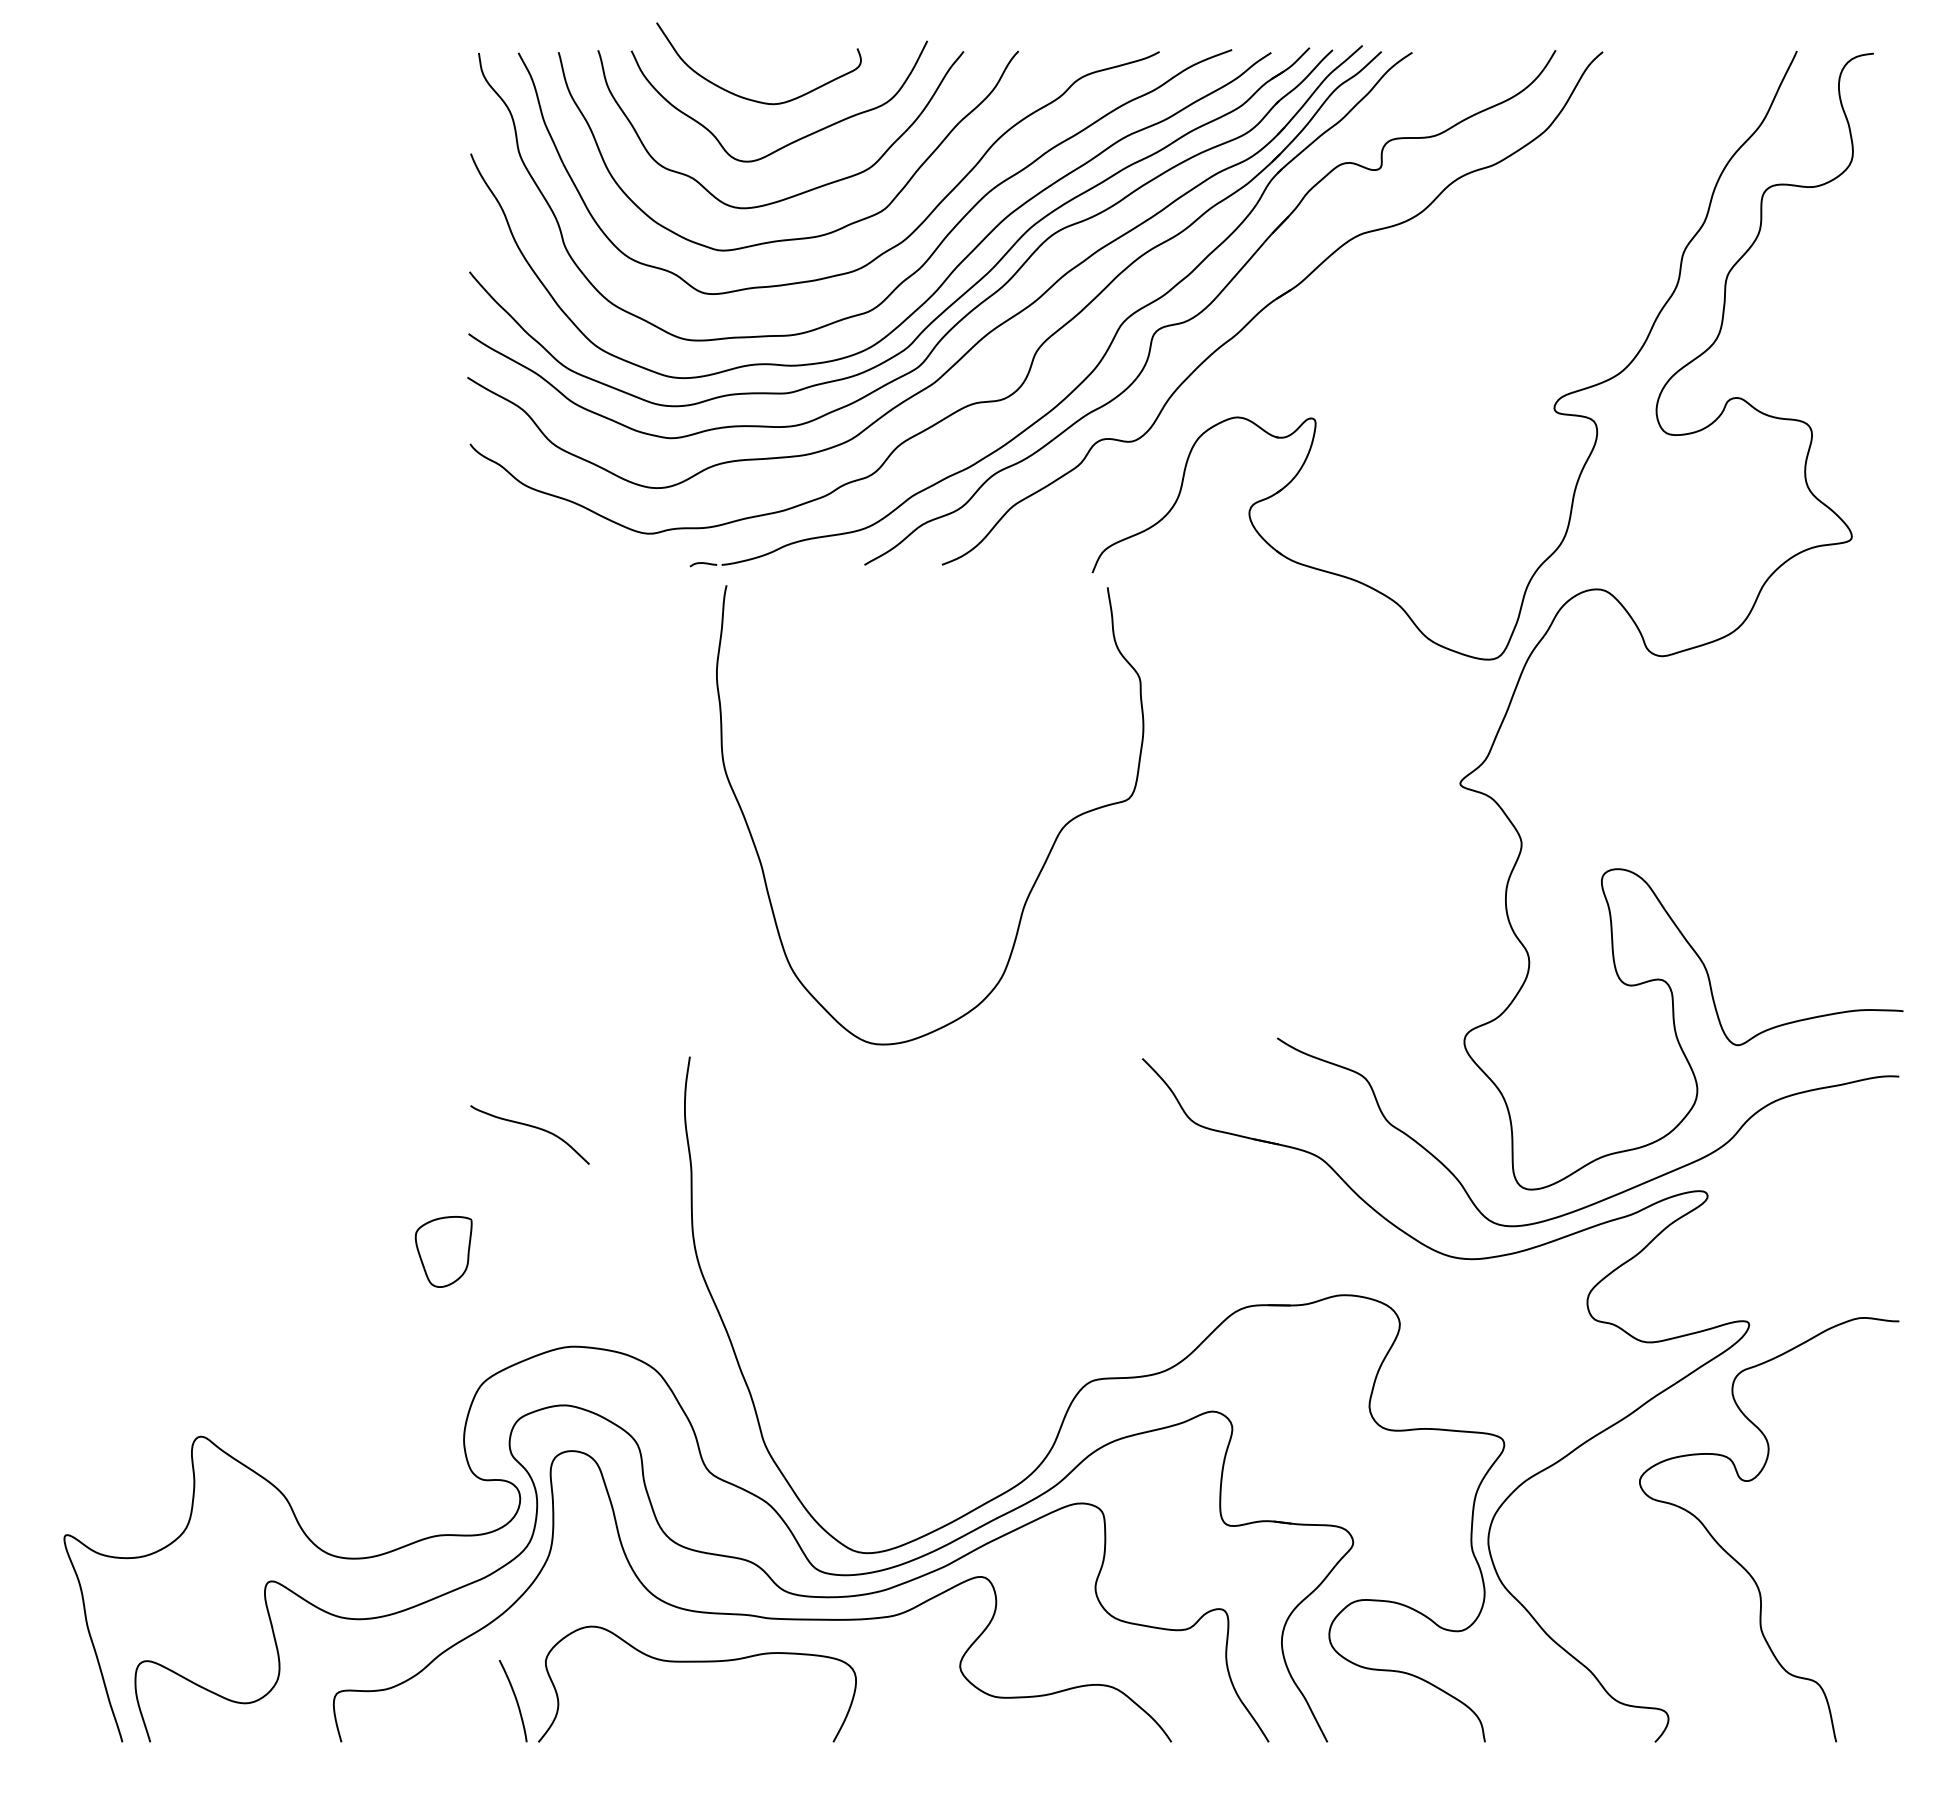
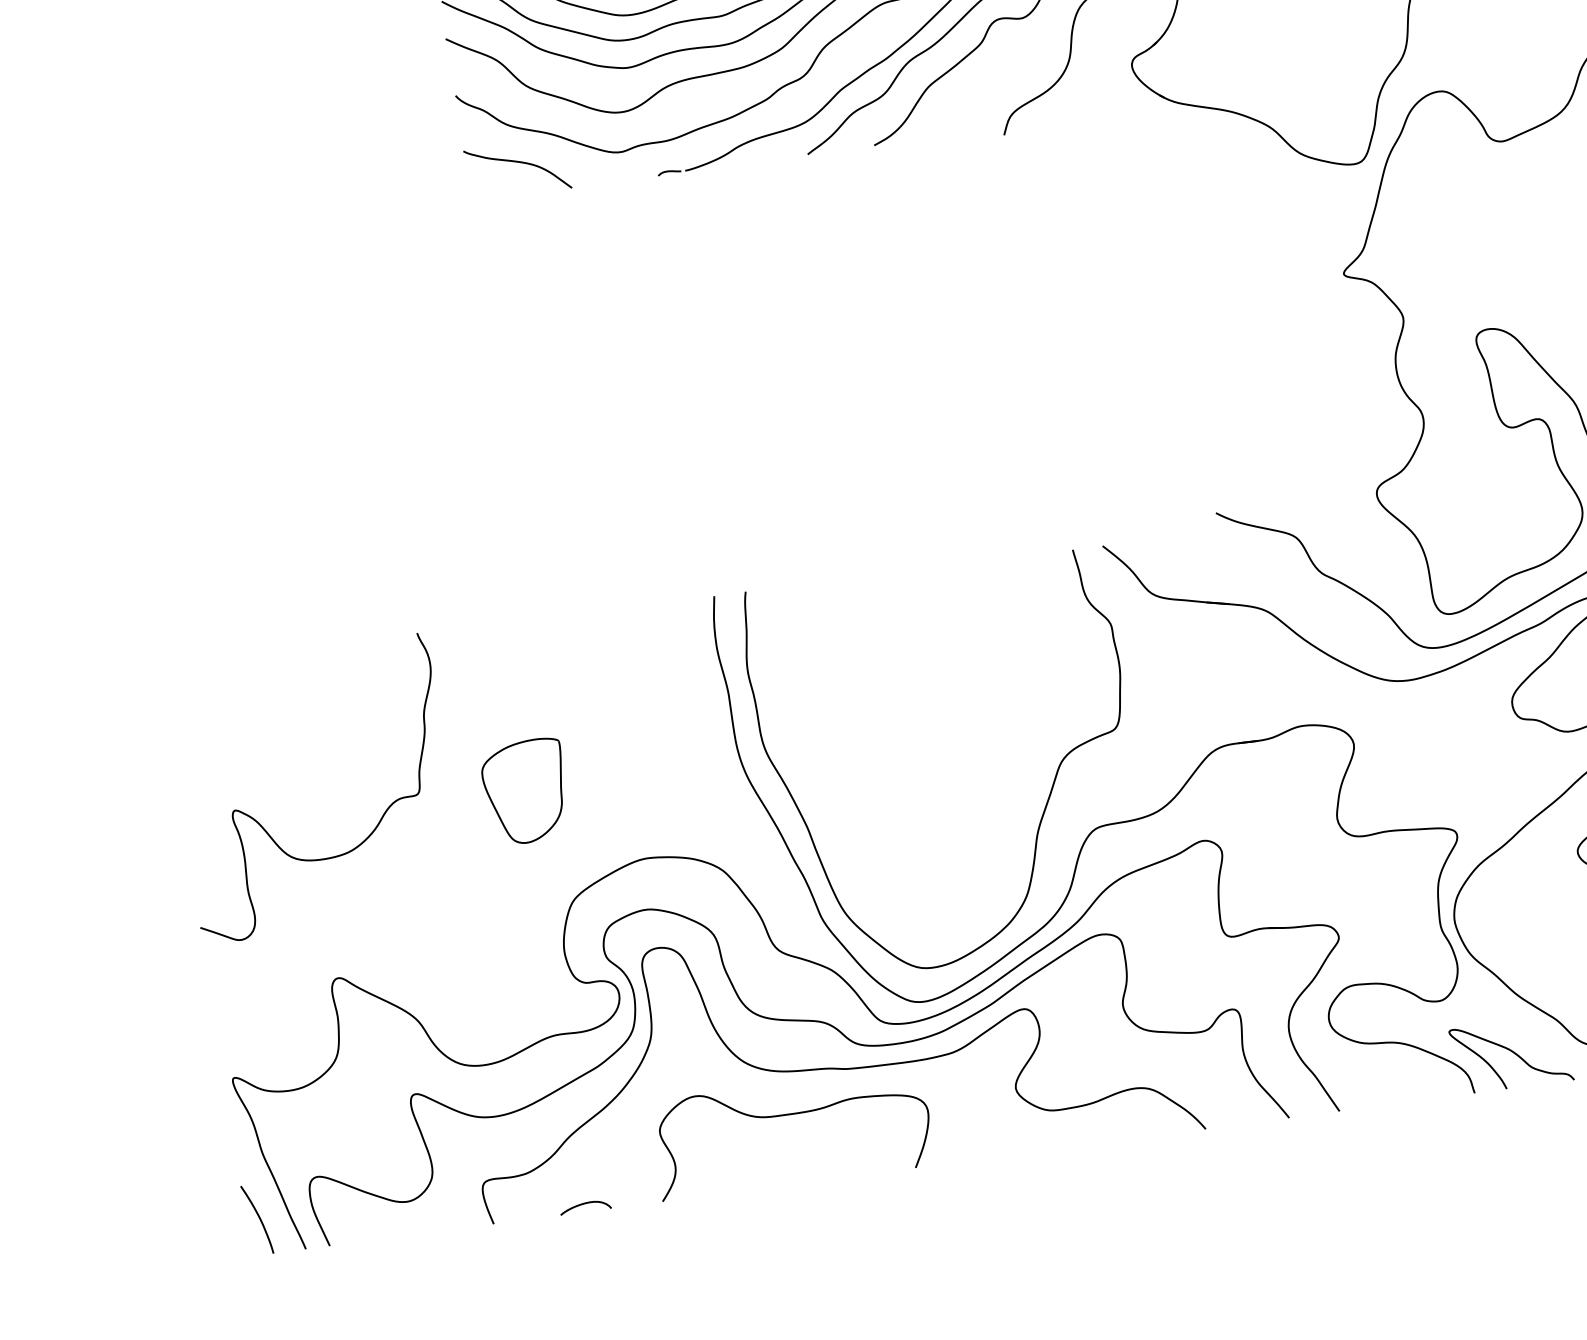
curve: (1040, 869) -> (1047, 799), moved
curve: (531, 1127) -> (518, 163), moved
part: (443, 1251) -> (525, 791), size x1.67
curve: (140, 1255) -> (265, 829), added
curve: (515, 1700) -> (259, 1219), moved
curve: (1534, 1701) -> (1512, 1052), added
curve: (449, 1733) -> (585, 1204), added

